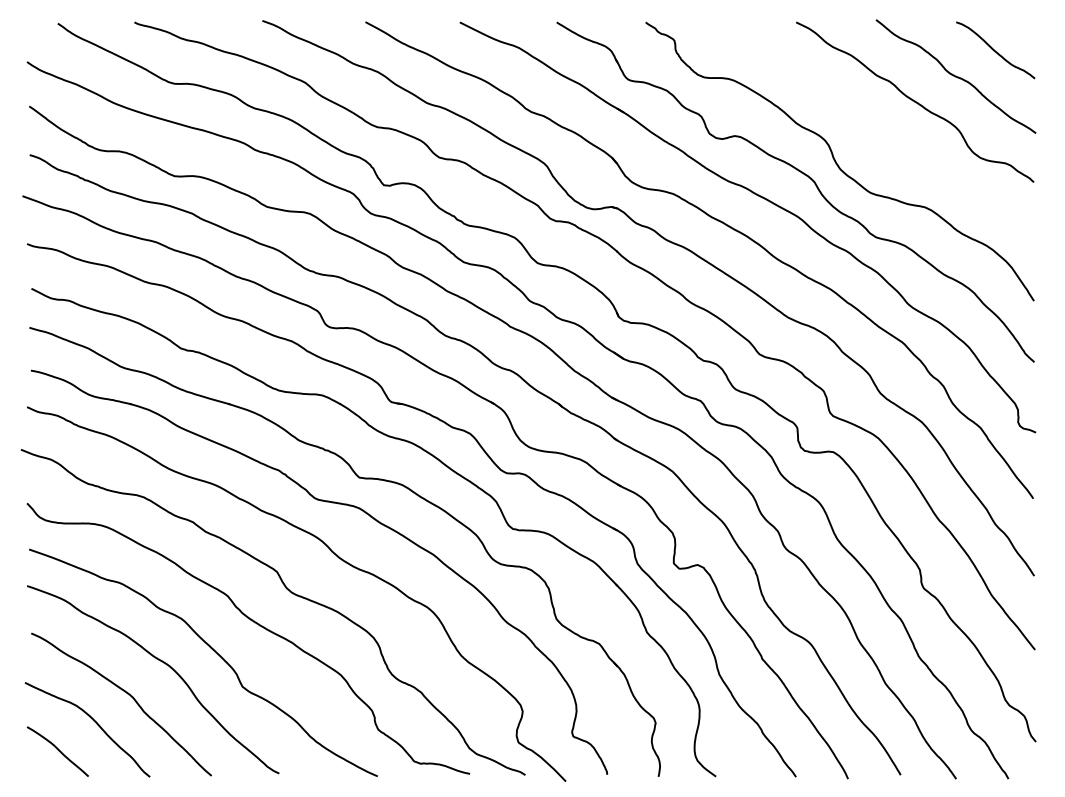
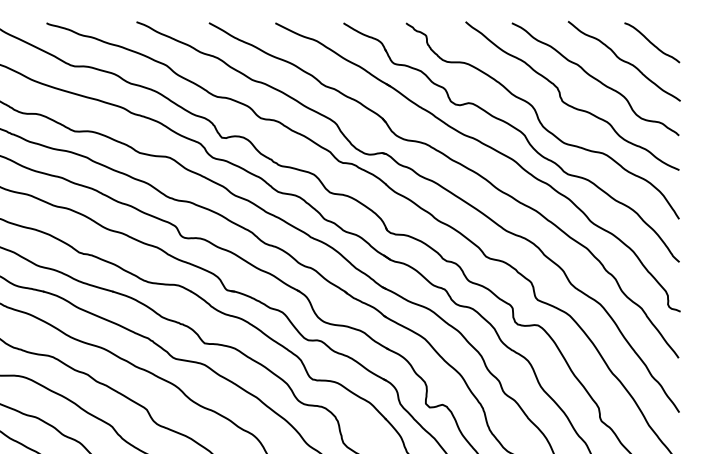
curve: (874, 136) -> (567, 103), added

